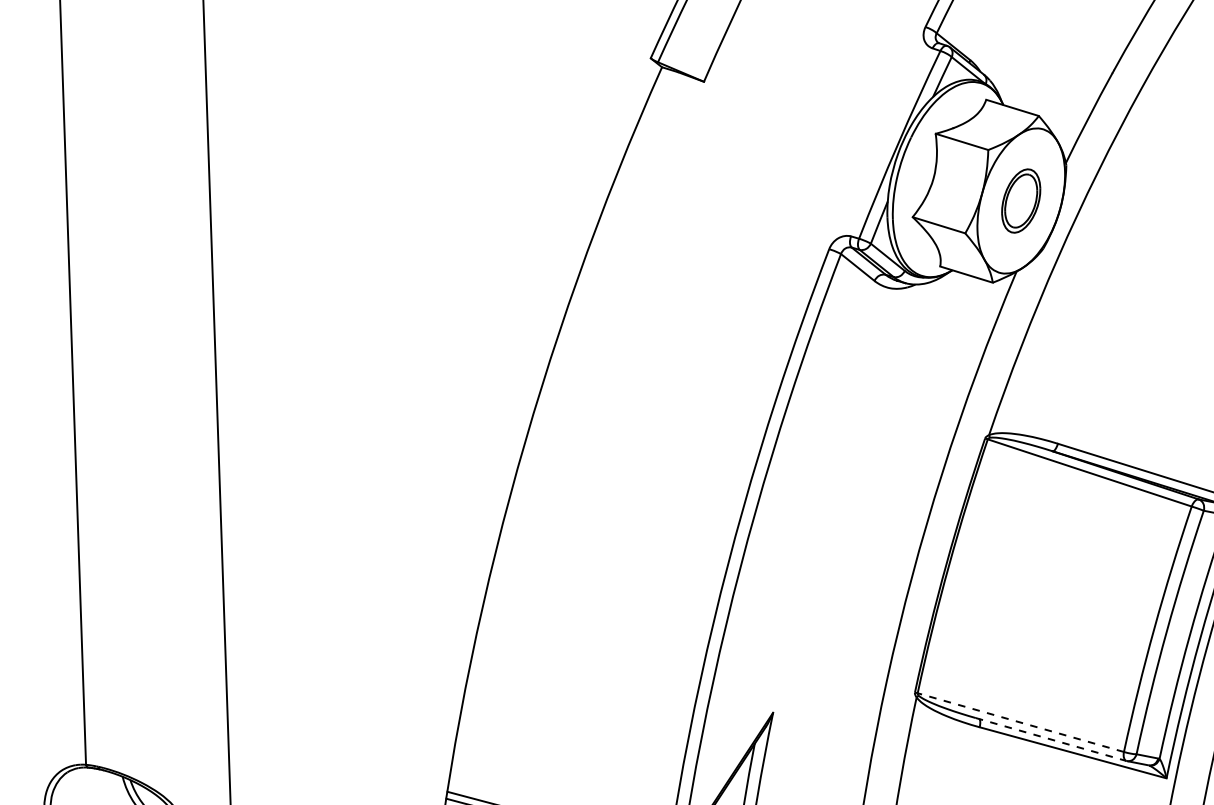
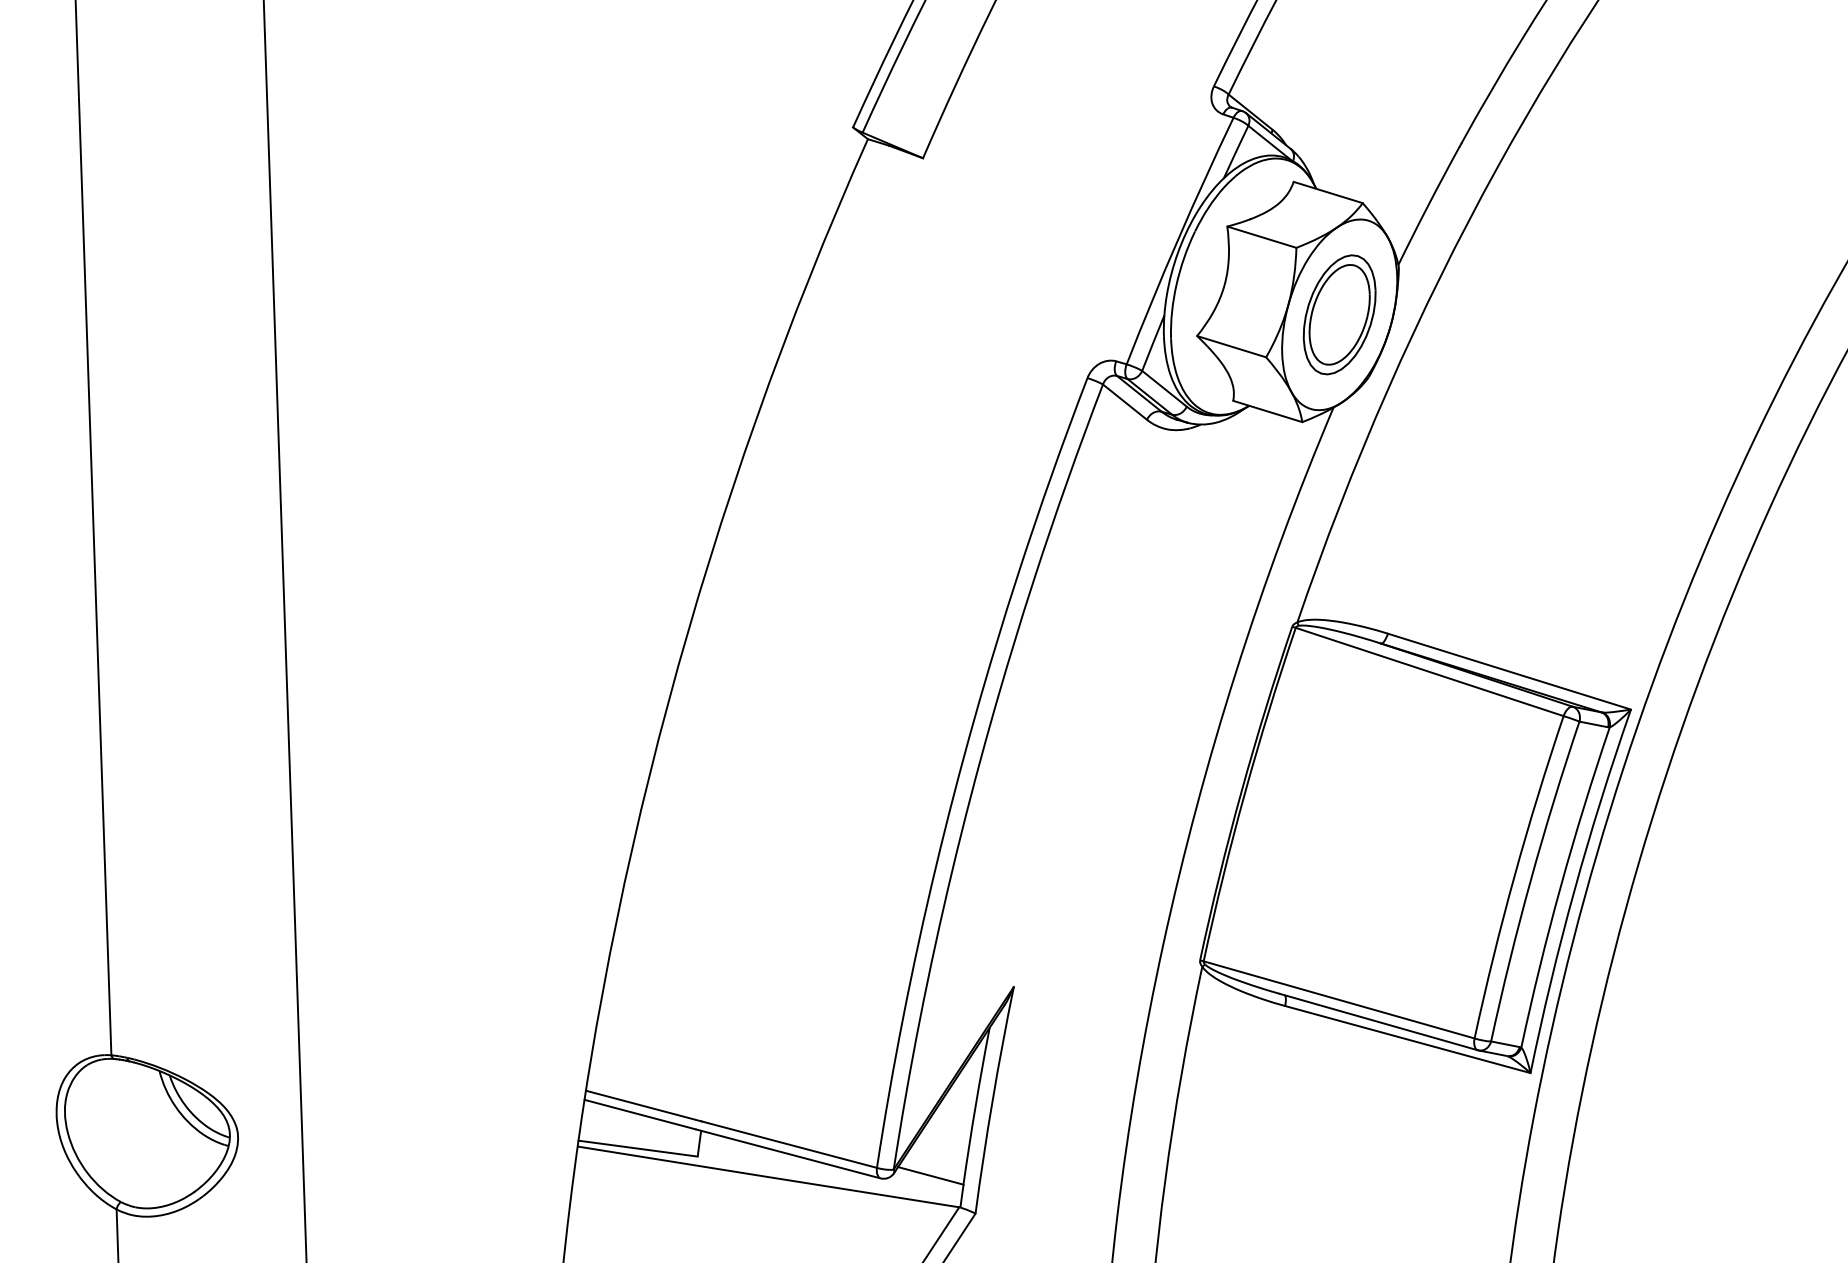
part: (1021, 200) -> (1339, 314), size x1.43
line: (1021, 722) -> (1339, 999), dashed -> solid
line: (1050, 739) -> (1378, 1022), dashed -> solid

